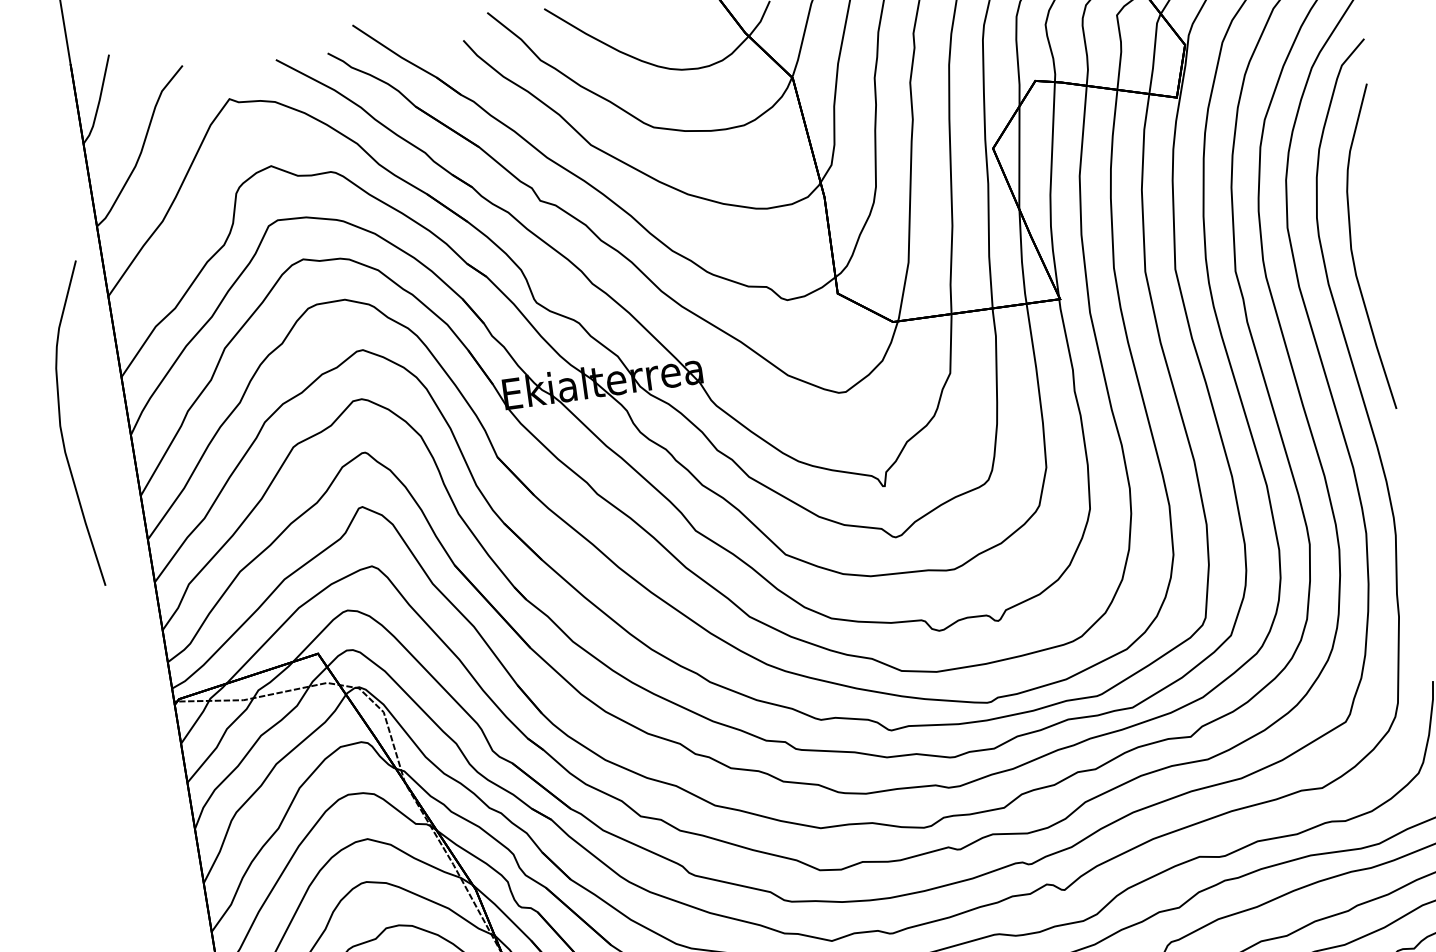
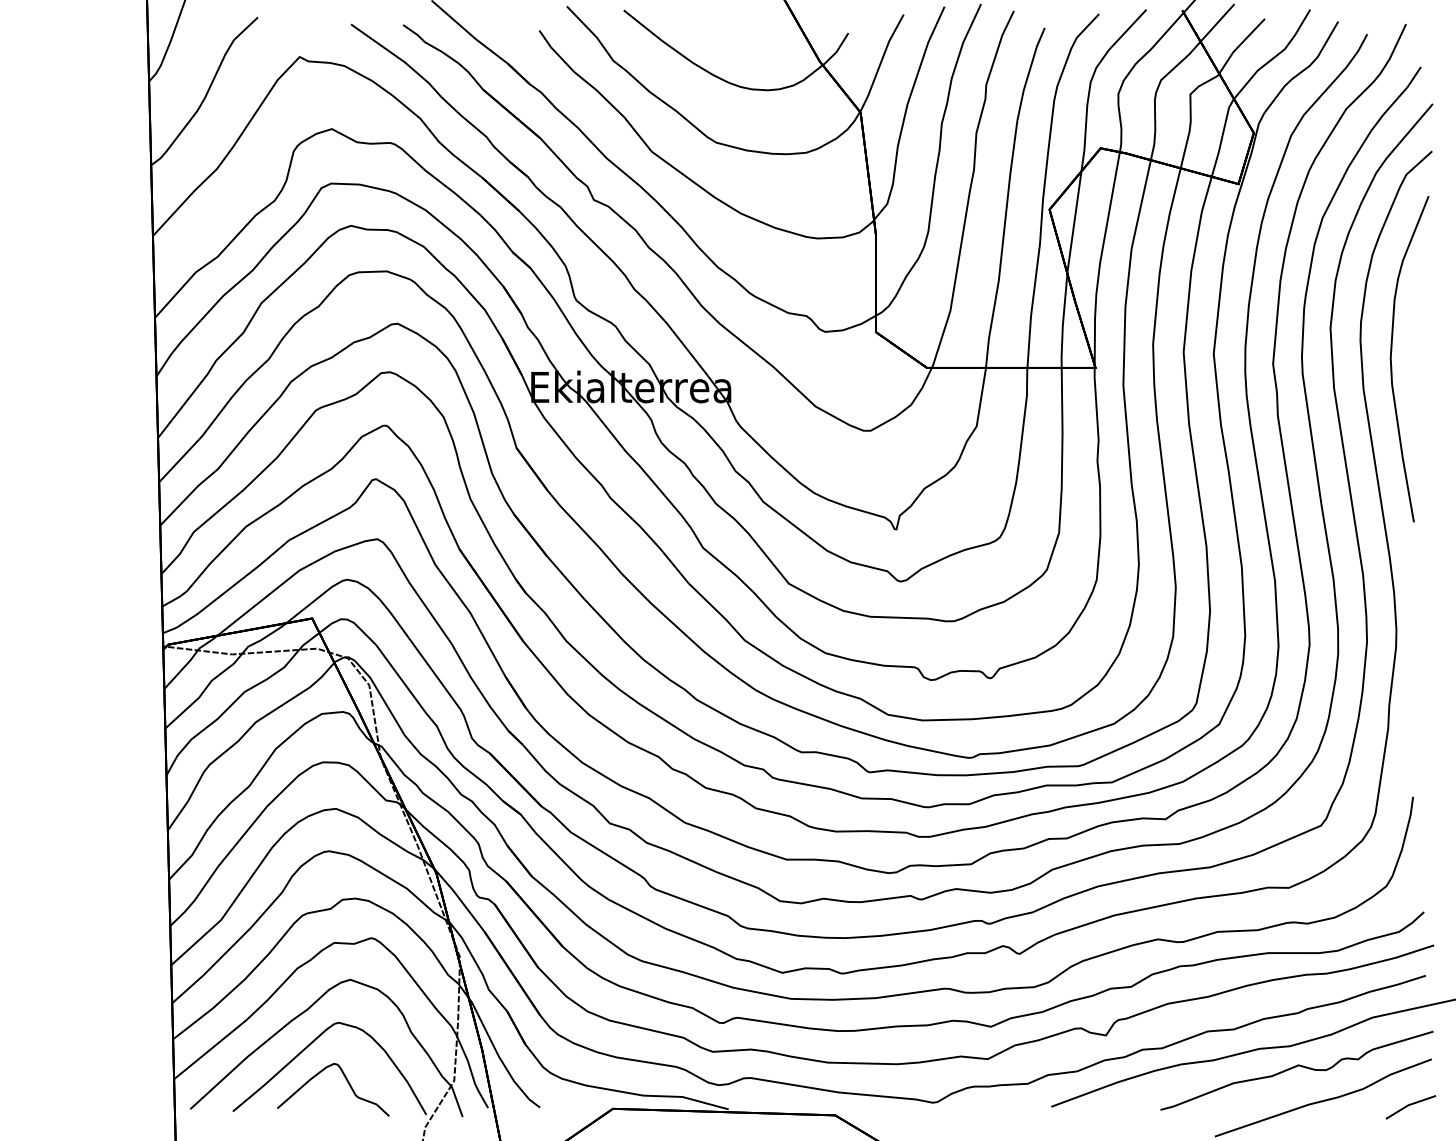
curve: (61, 427) -> (88, 359), removed

